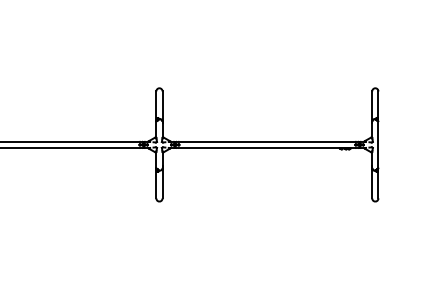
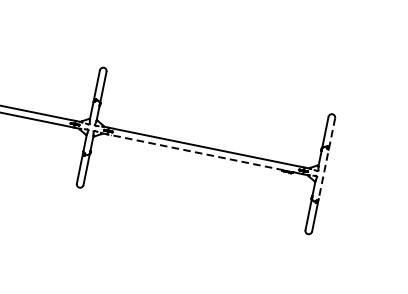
line: (378, 130) -> (326, 159), solid -> dashed
line: (255, 148) -> (192, 152), solid -> dashed

